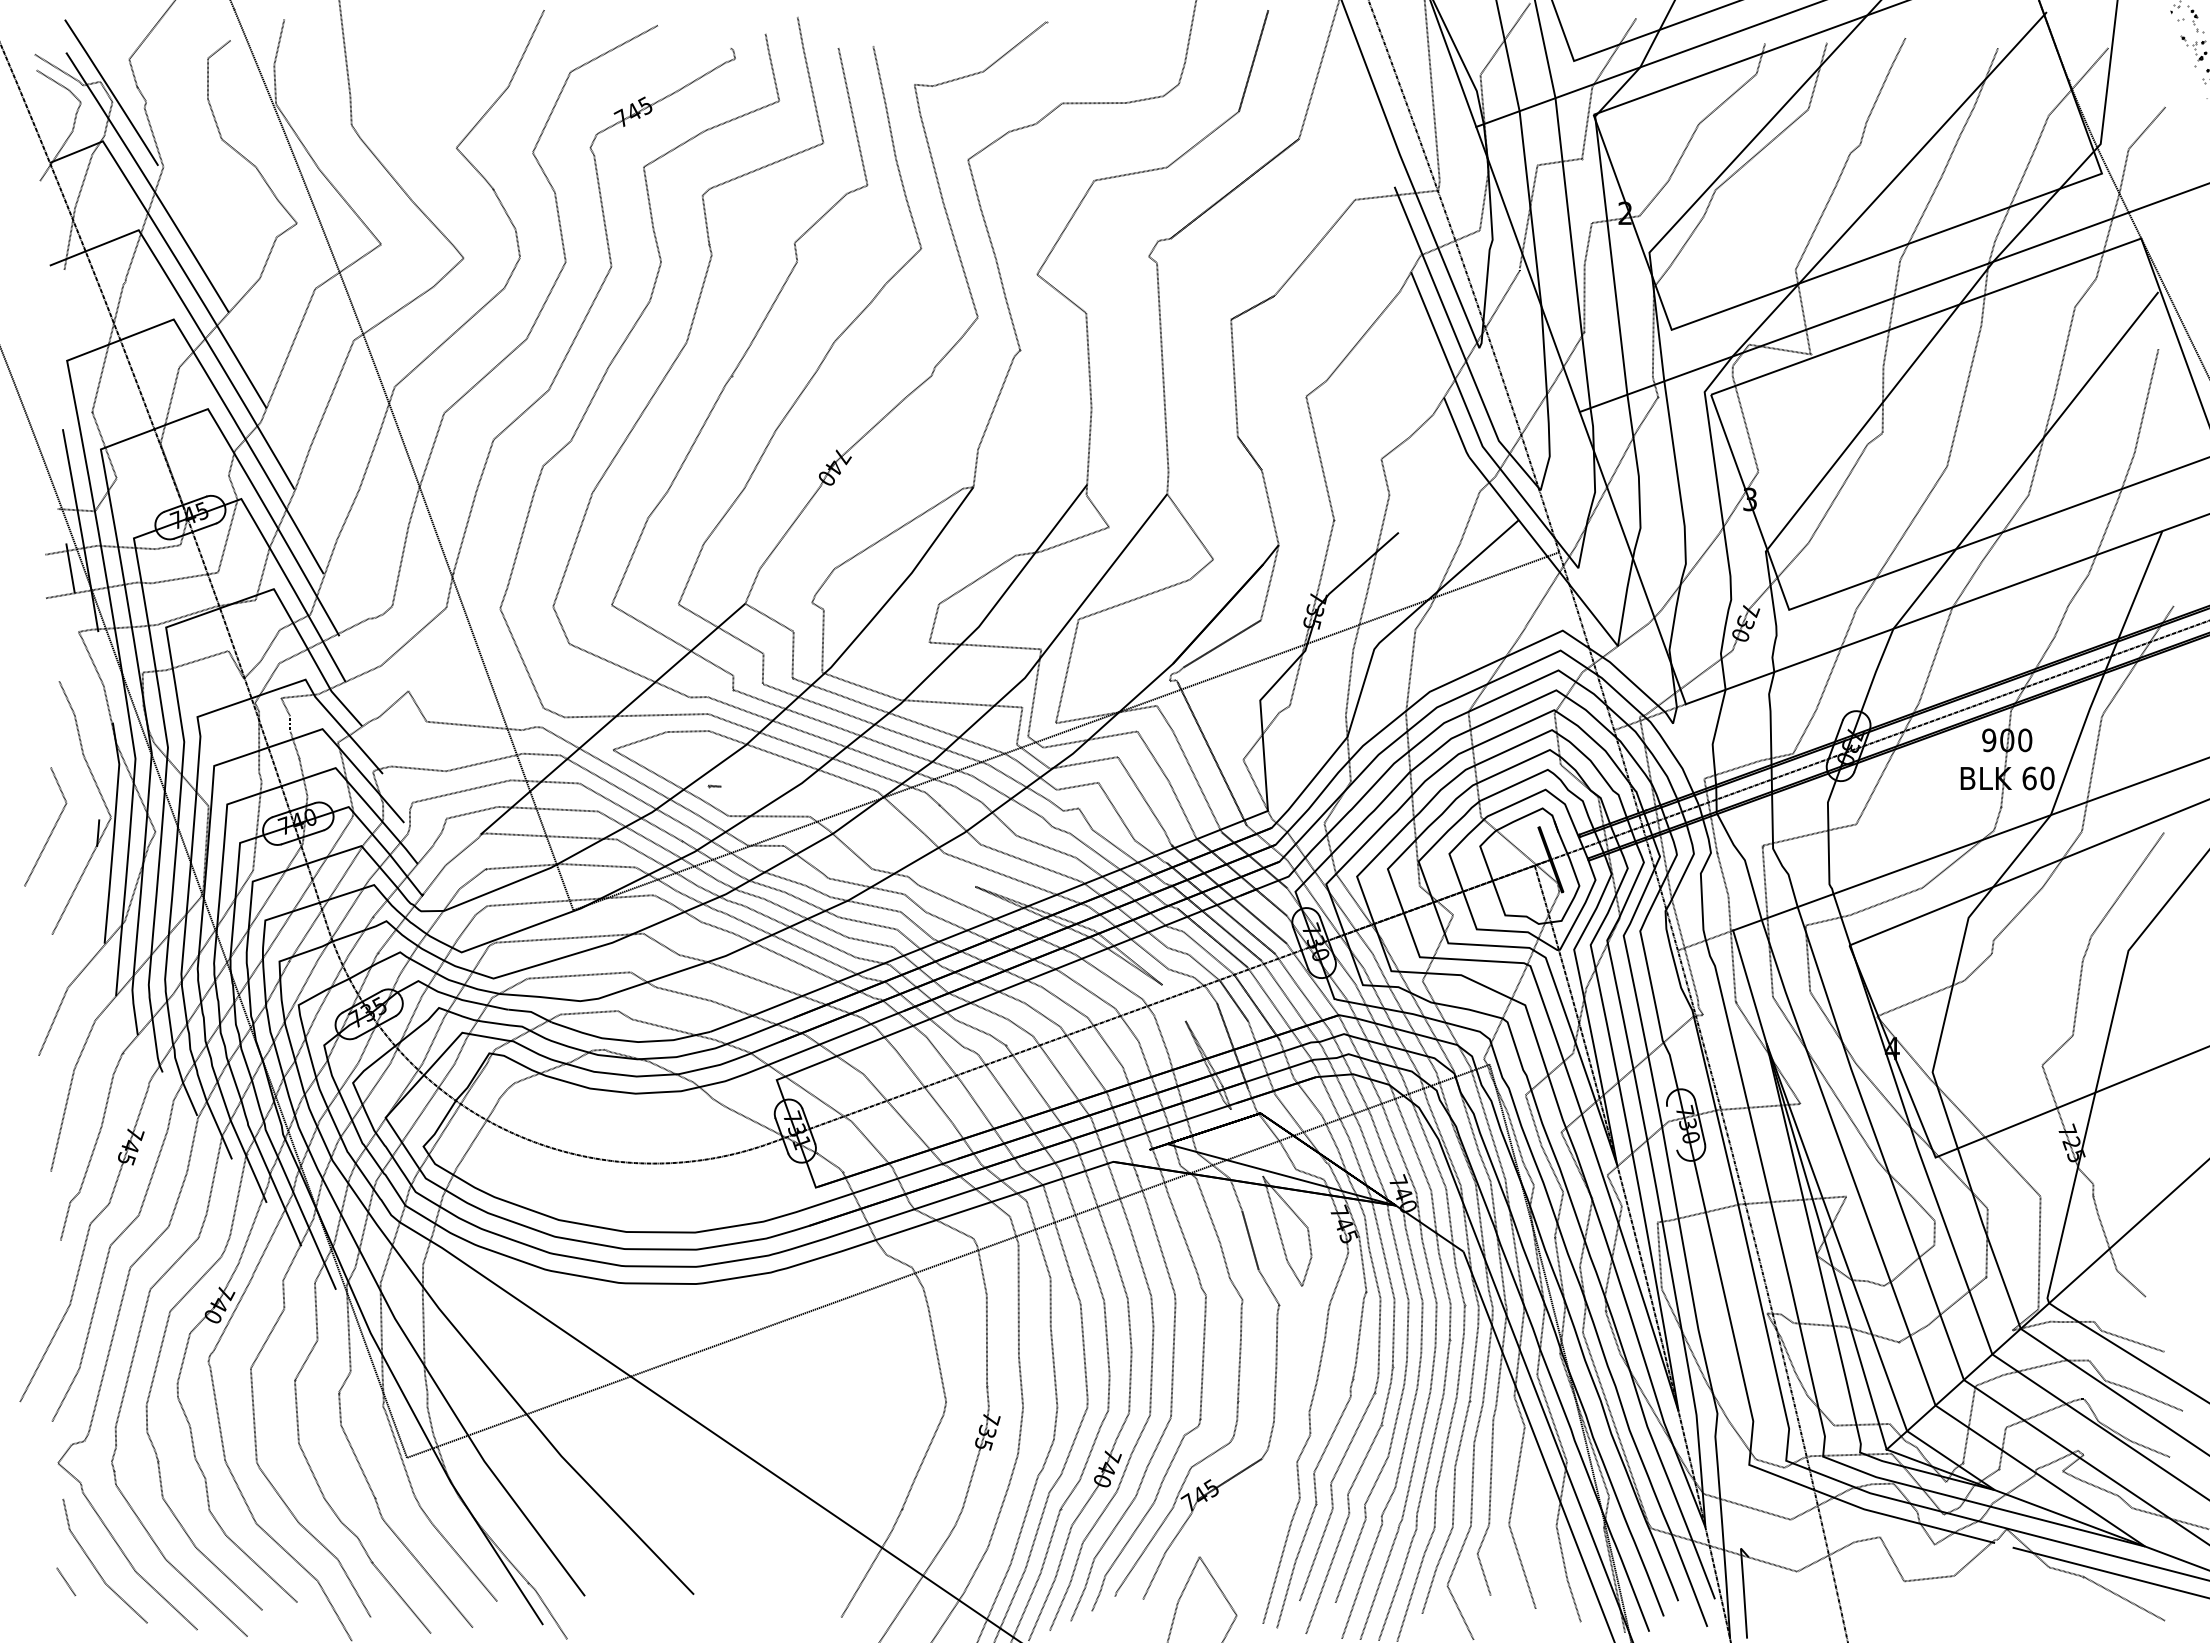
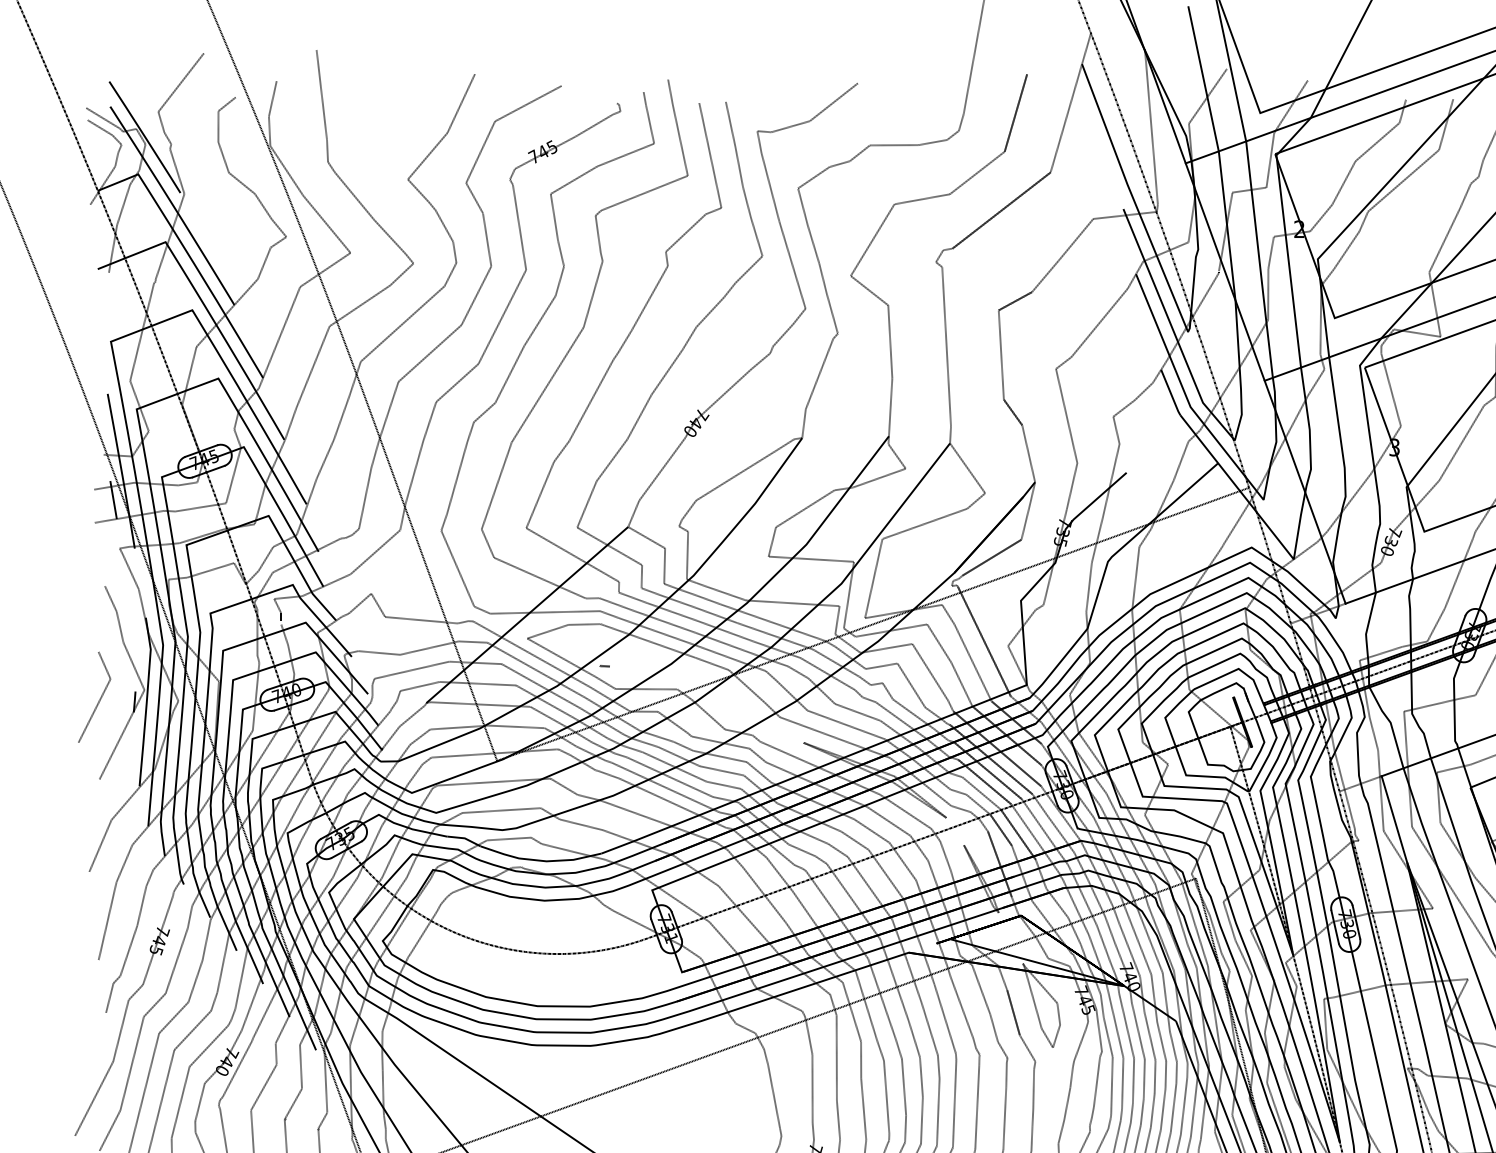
line: (1672, 1127) -> (1335, 926), added

